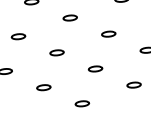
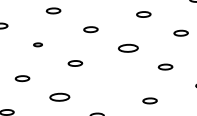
part: (107, 34) -> (127, 48), size x1.4
part: (17, 36) -> (37, 44), size x0.6
part: (95, 68) -> (112, 81), removed
part: (43, 87) -> (59, 97), size x1.4

